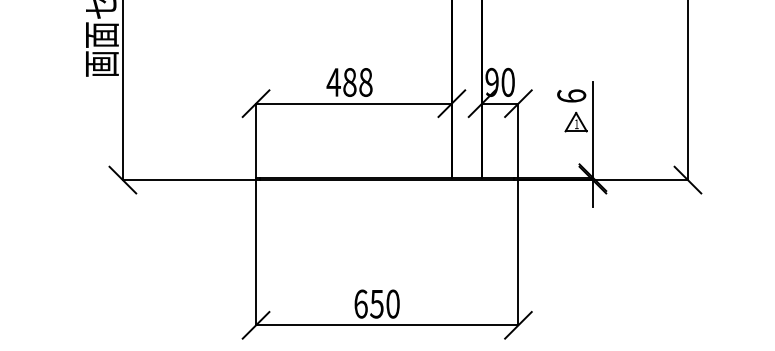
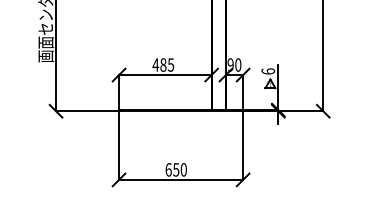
text: (364, 81) -> (170, 64), 488 -> 485

